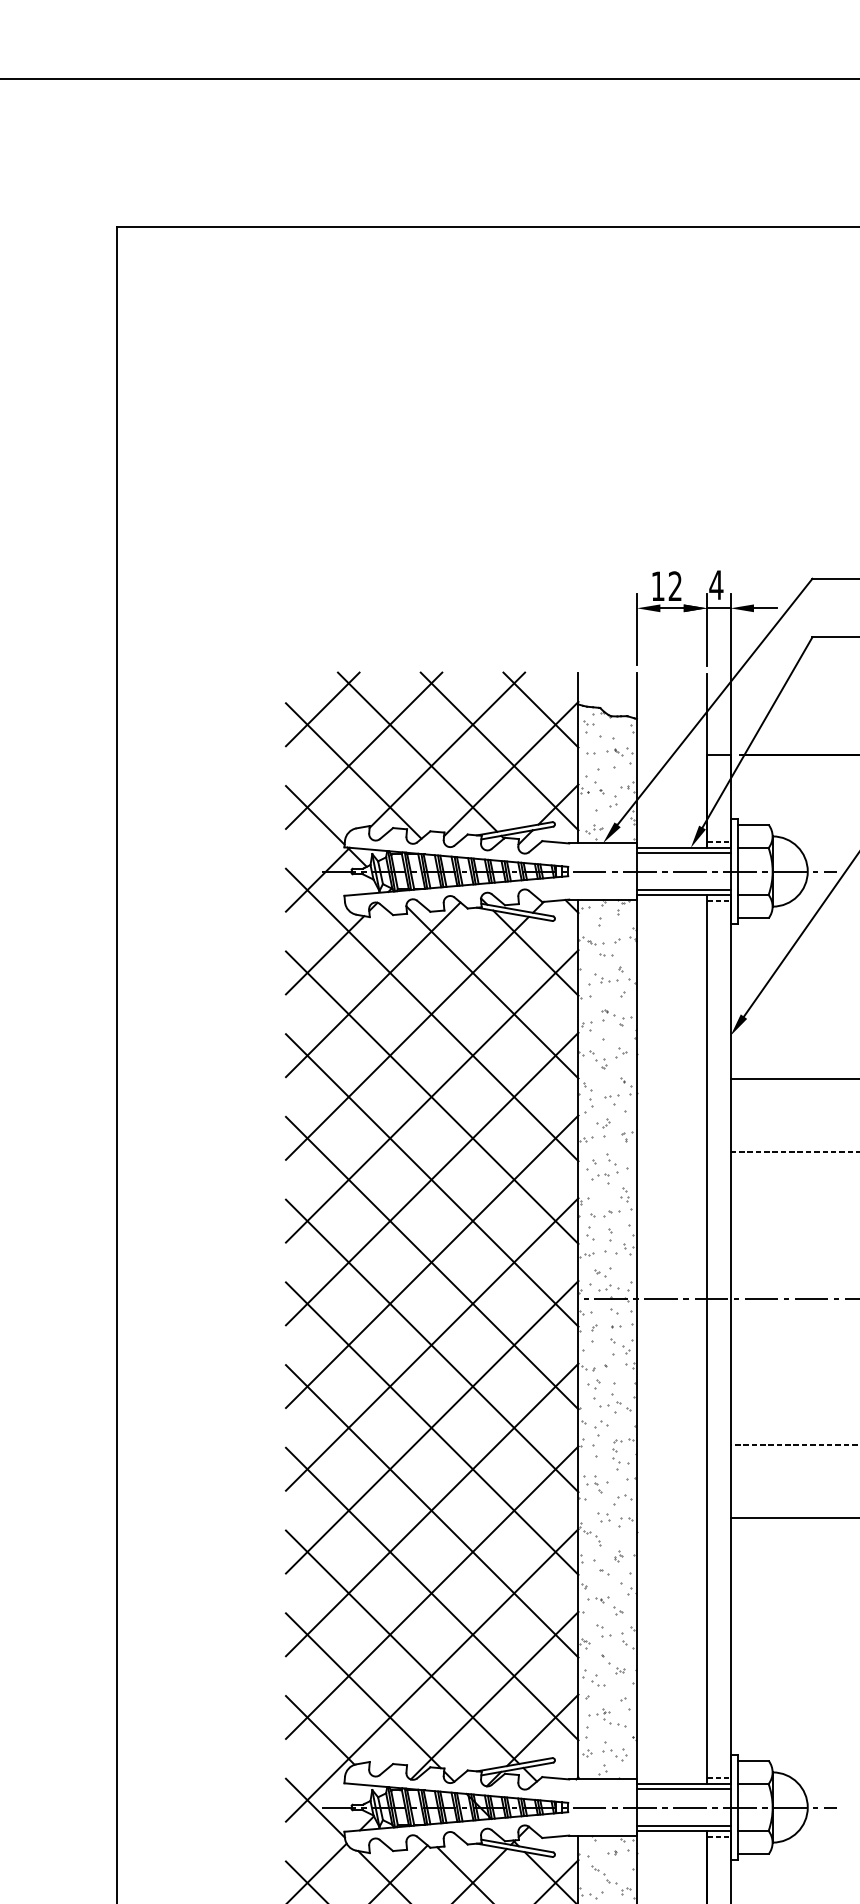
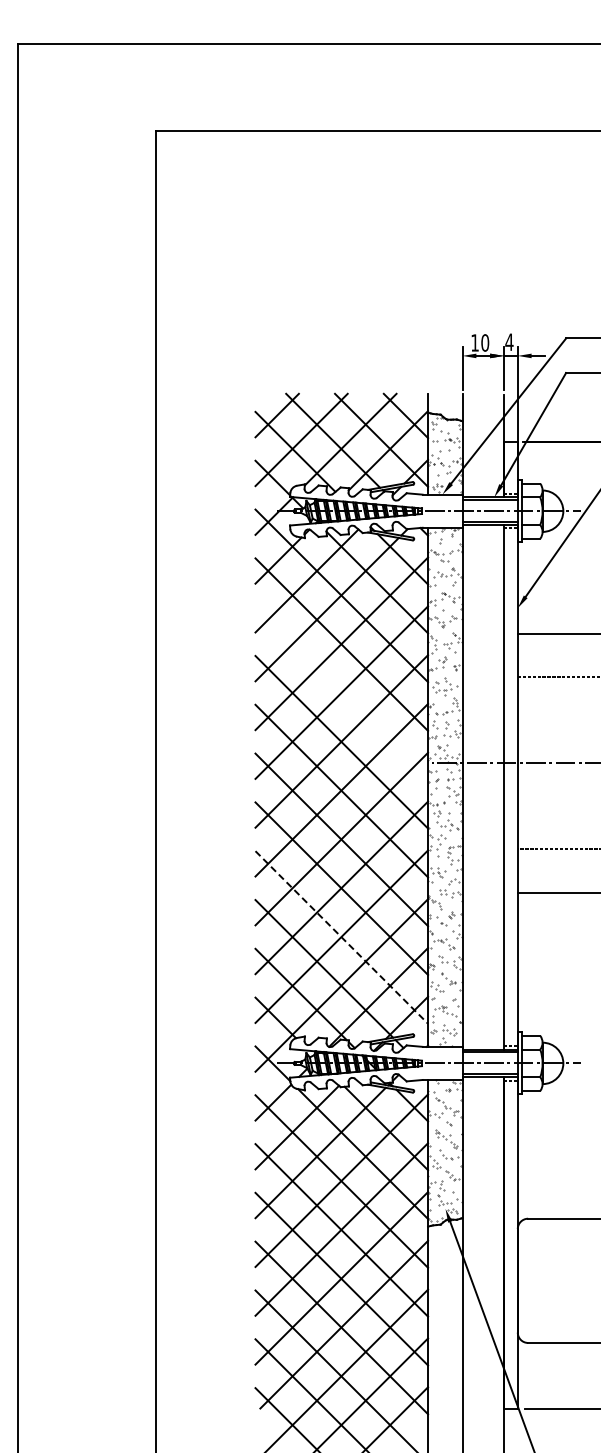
text: (675, 585) -> (485, 342), 12 -> 10
line: (431, 1180) -> (341, 693), removed
line: (433, 1594) -> (342, 937), solid -> dashed

